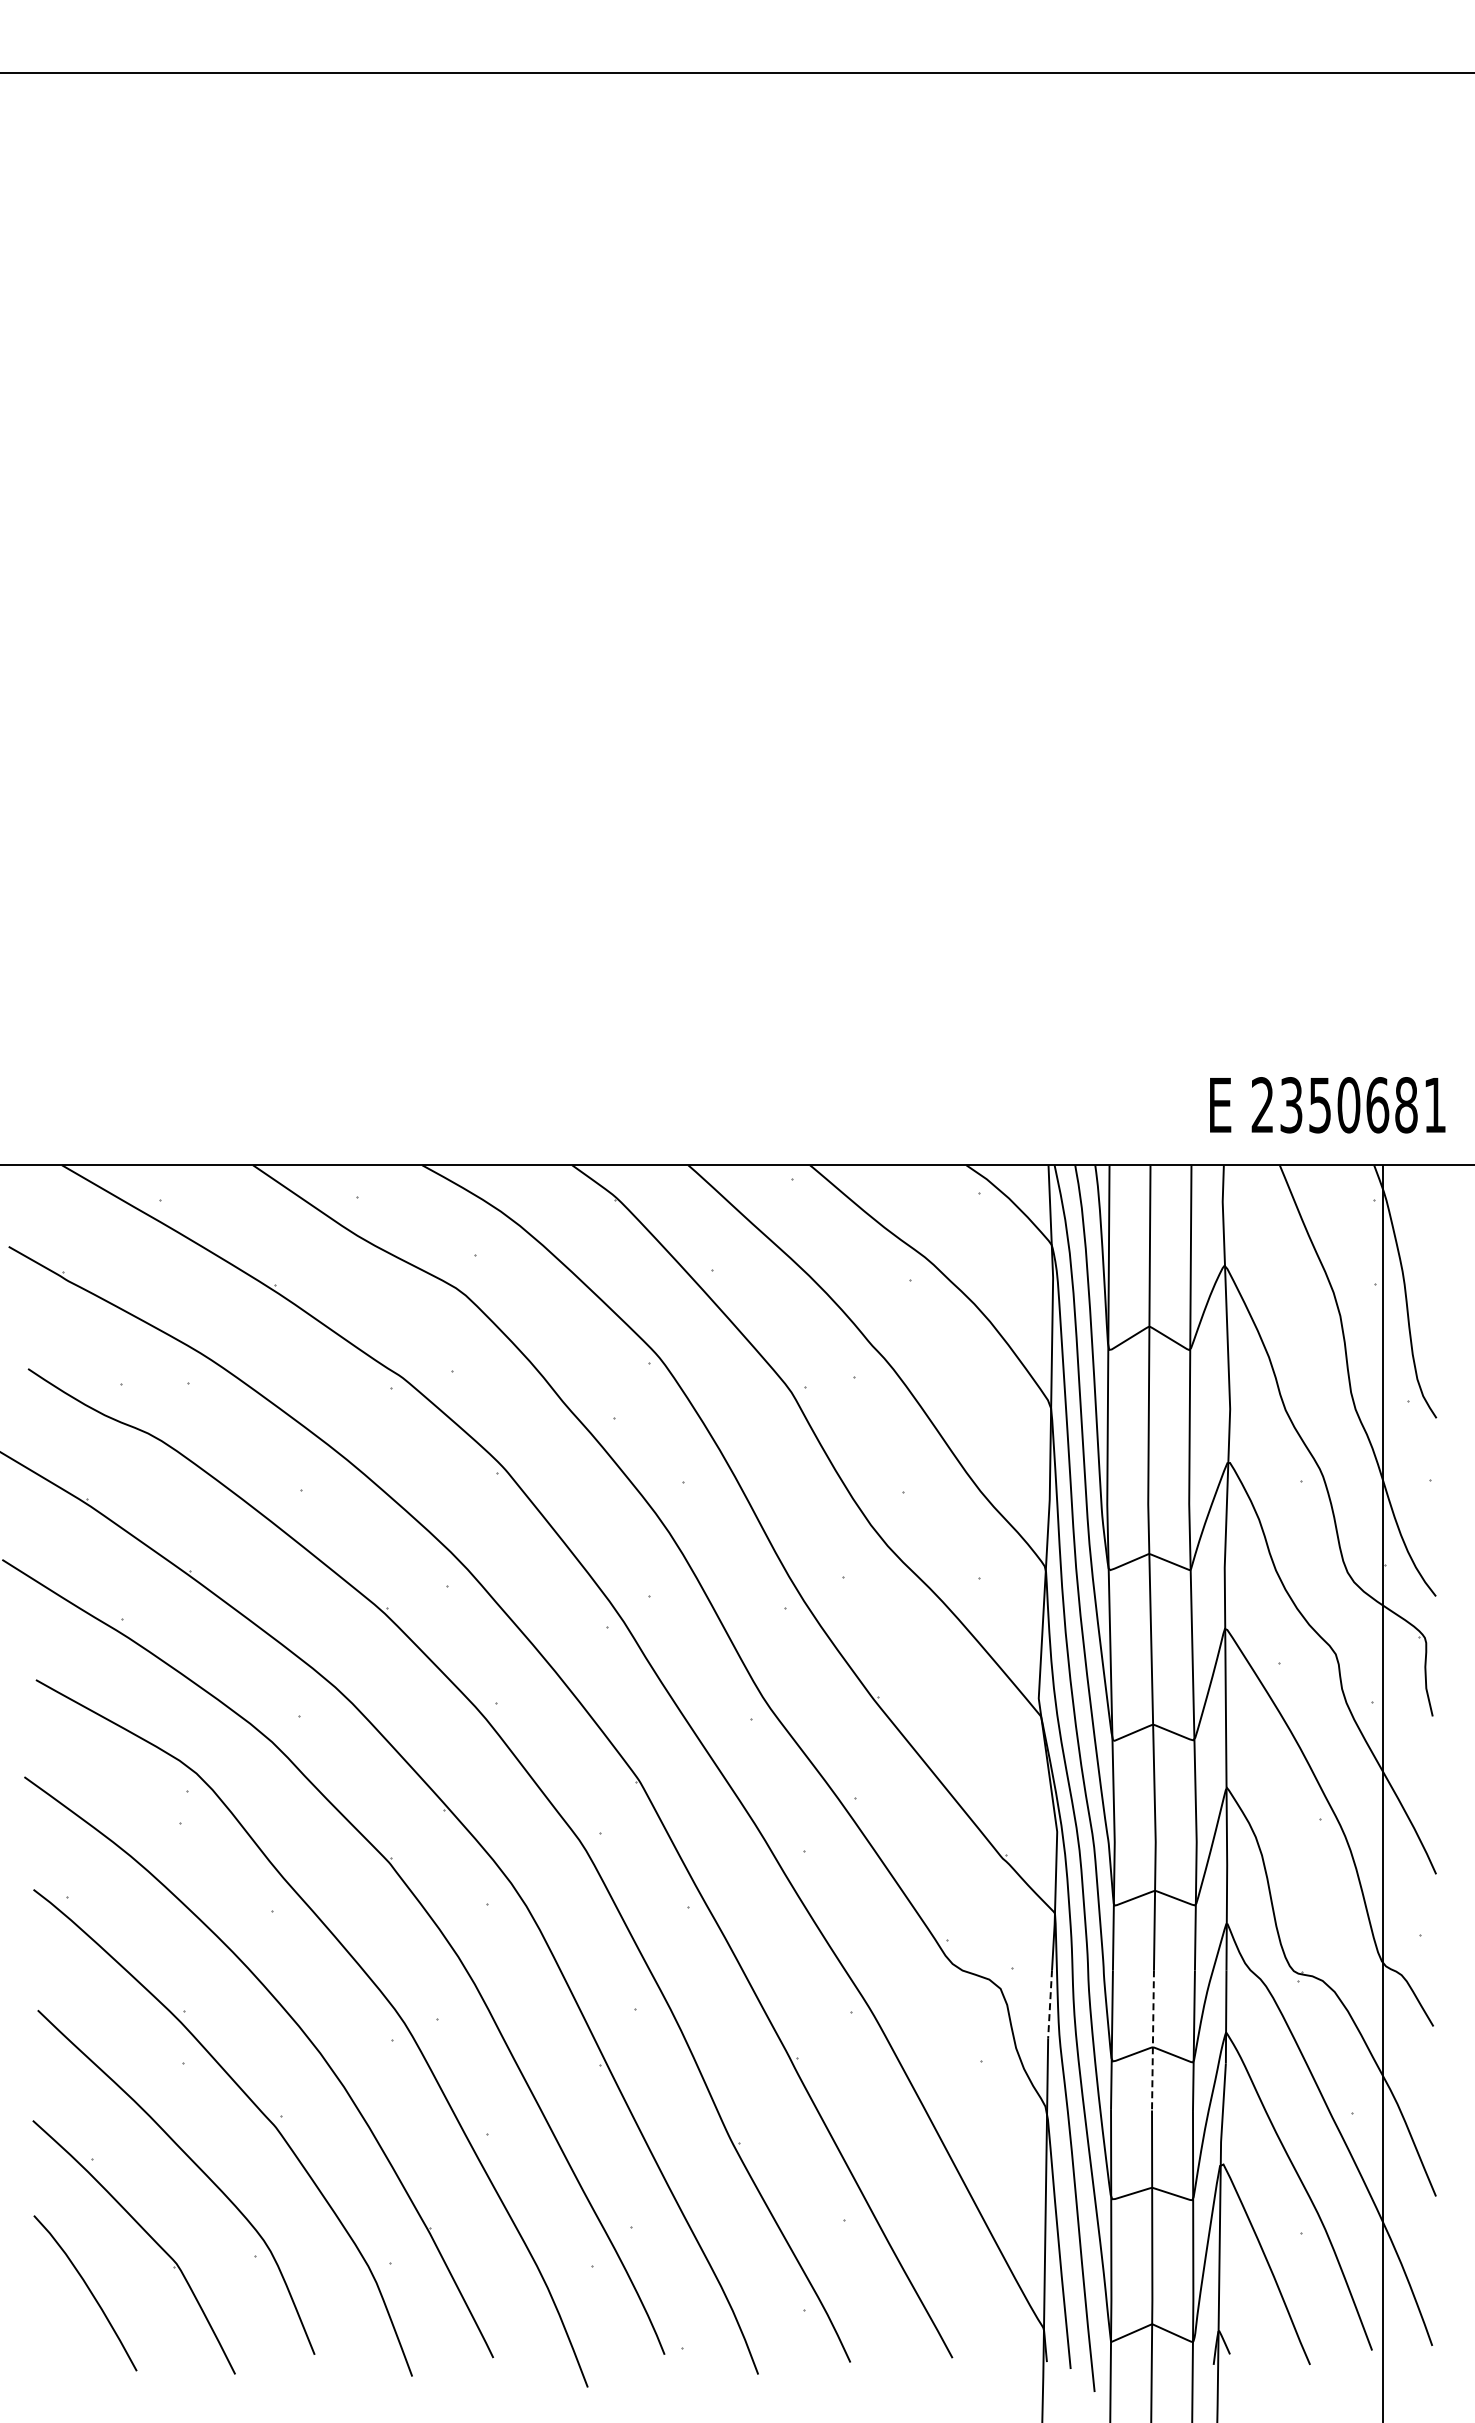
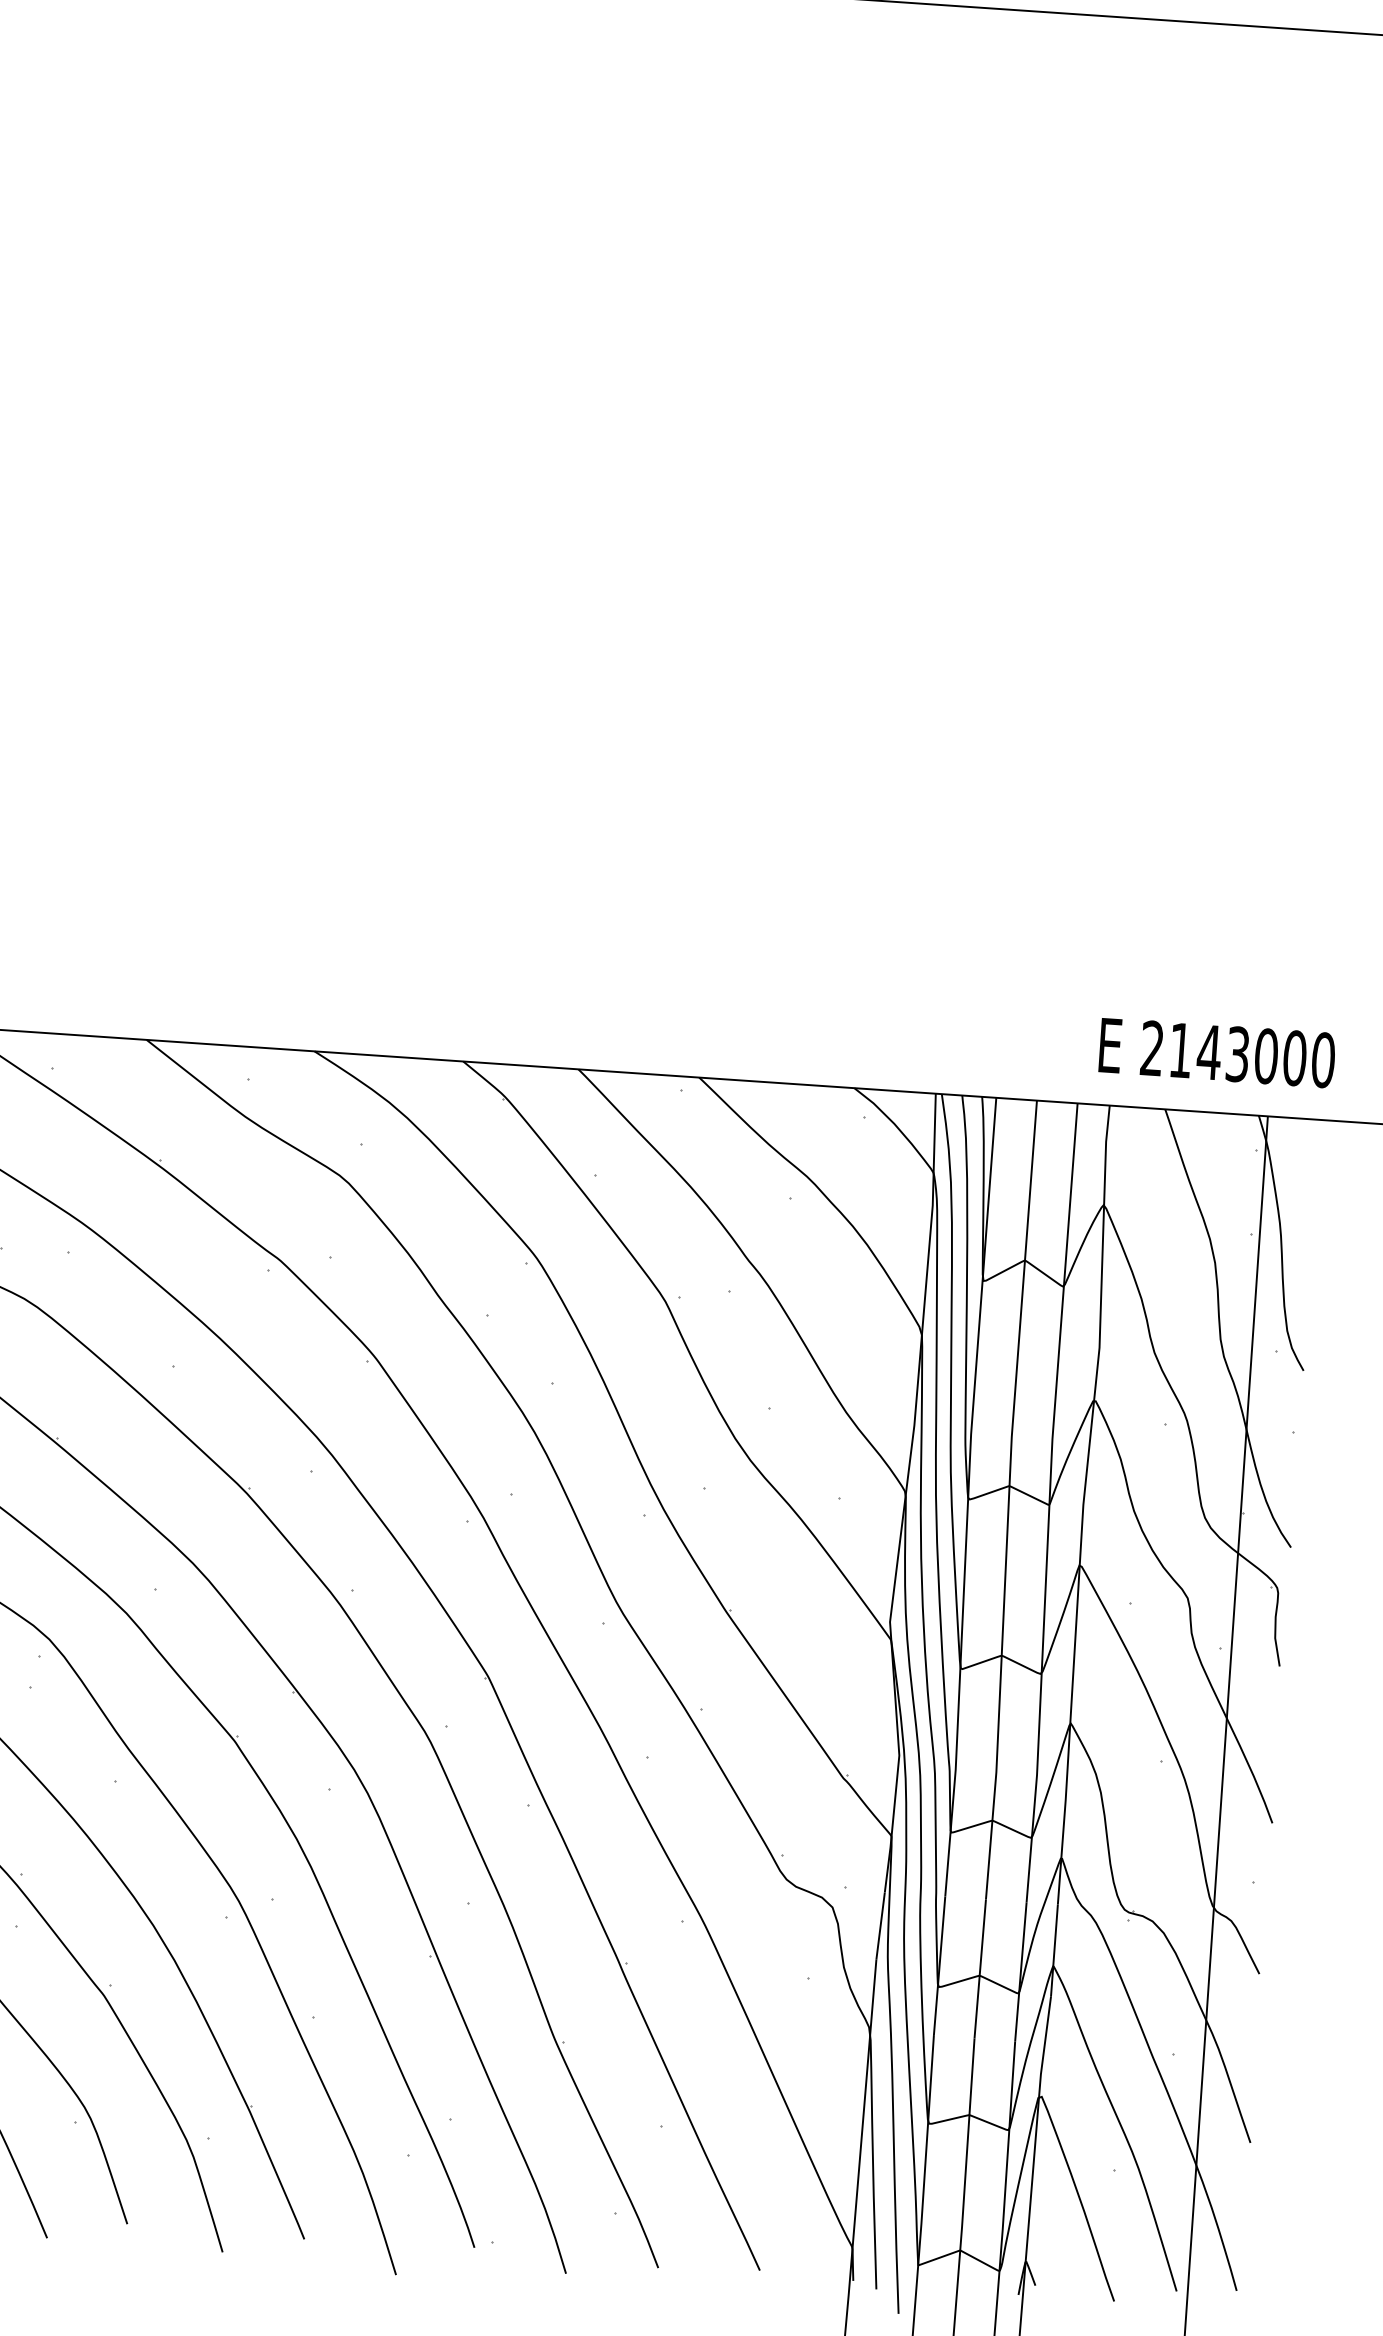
text: (1363, 1105) -> (1252, 1055), 2350681 -> 2143000
line: (1050, 2004) -> (880, 1926), dashed -> solid
line: (1152, 2040) -> (979, 1969), dashed -> solid

